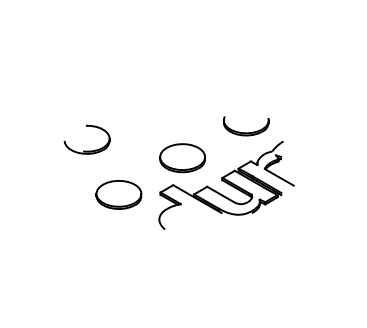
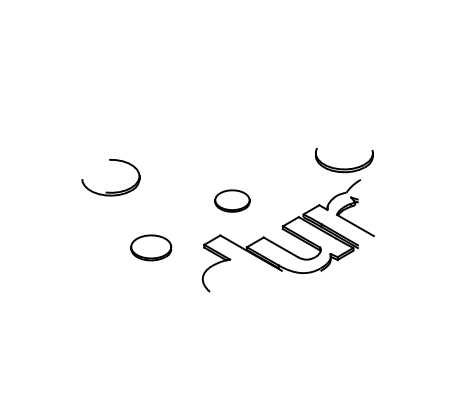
part: (246, 132) -> (344, 168), moved
part: (182, 157) -> (232, 200), size x0.6
part: (118, 194) -> (150, 247), size x0.7

